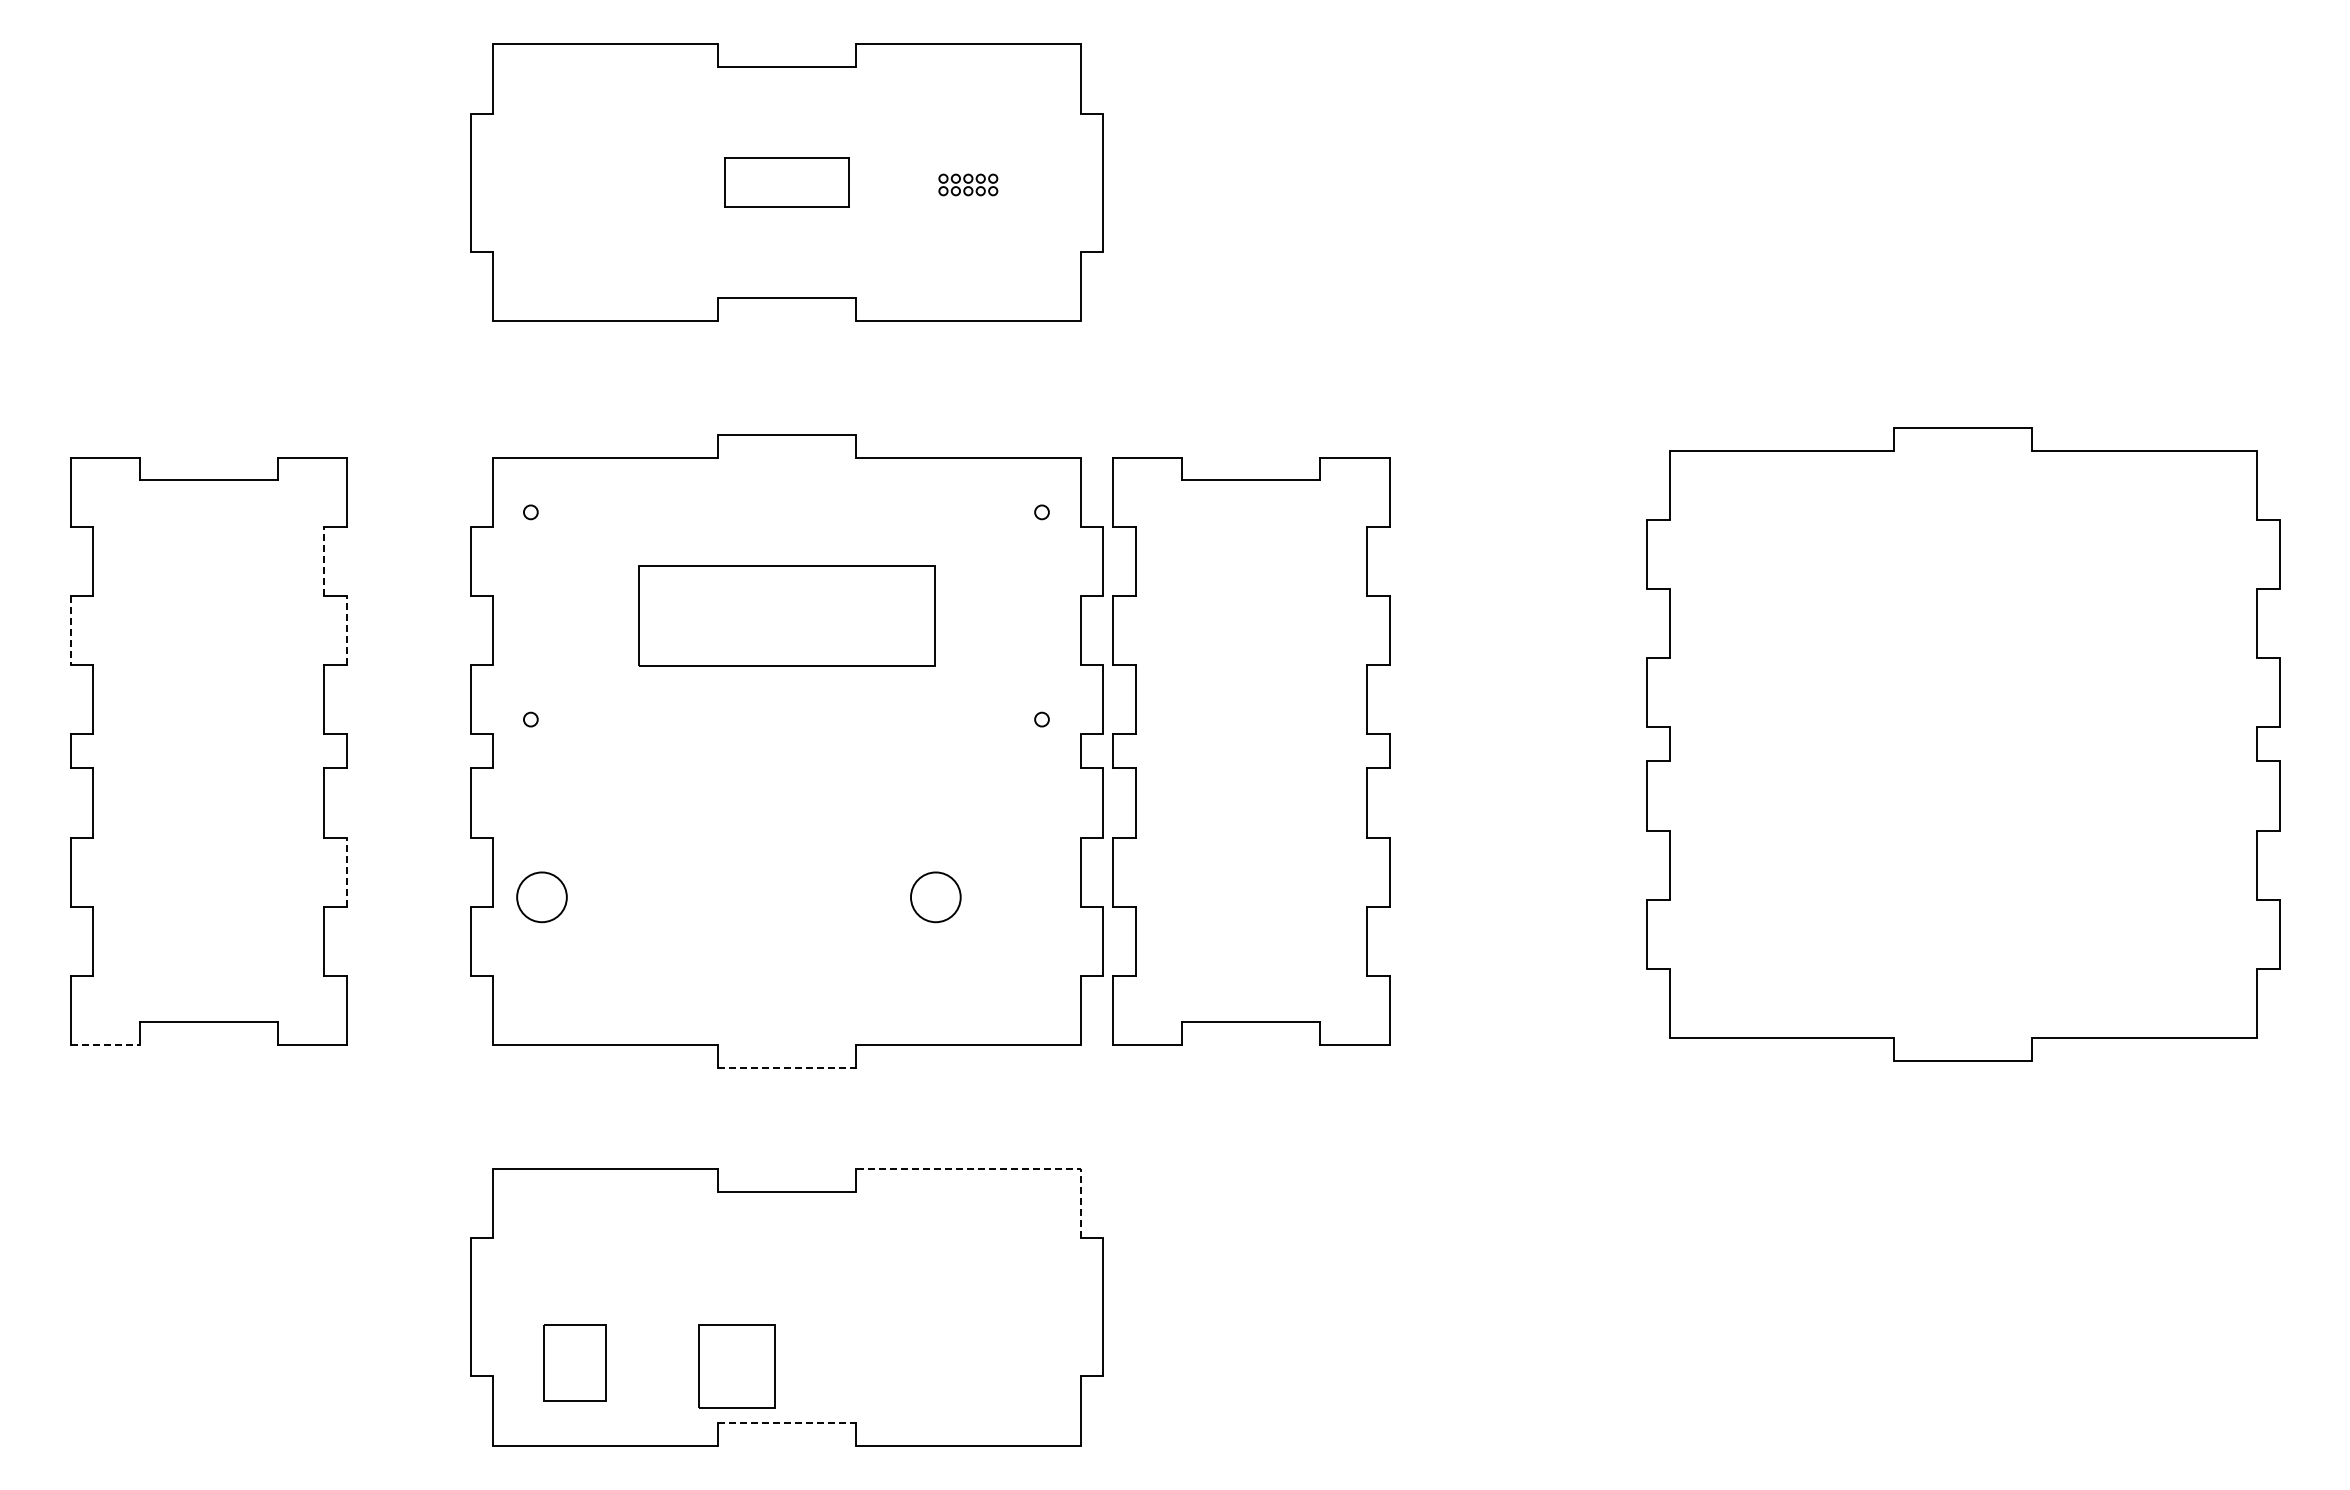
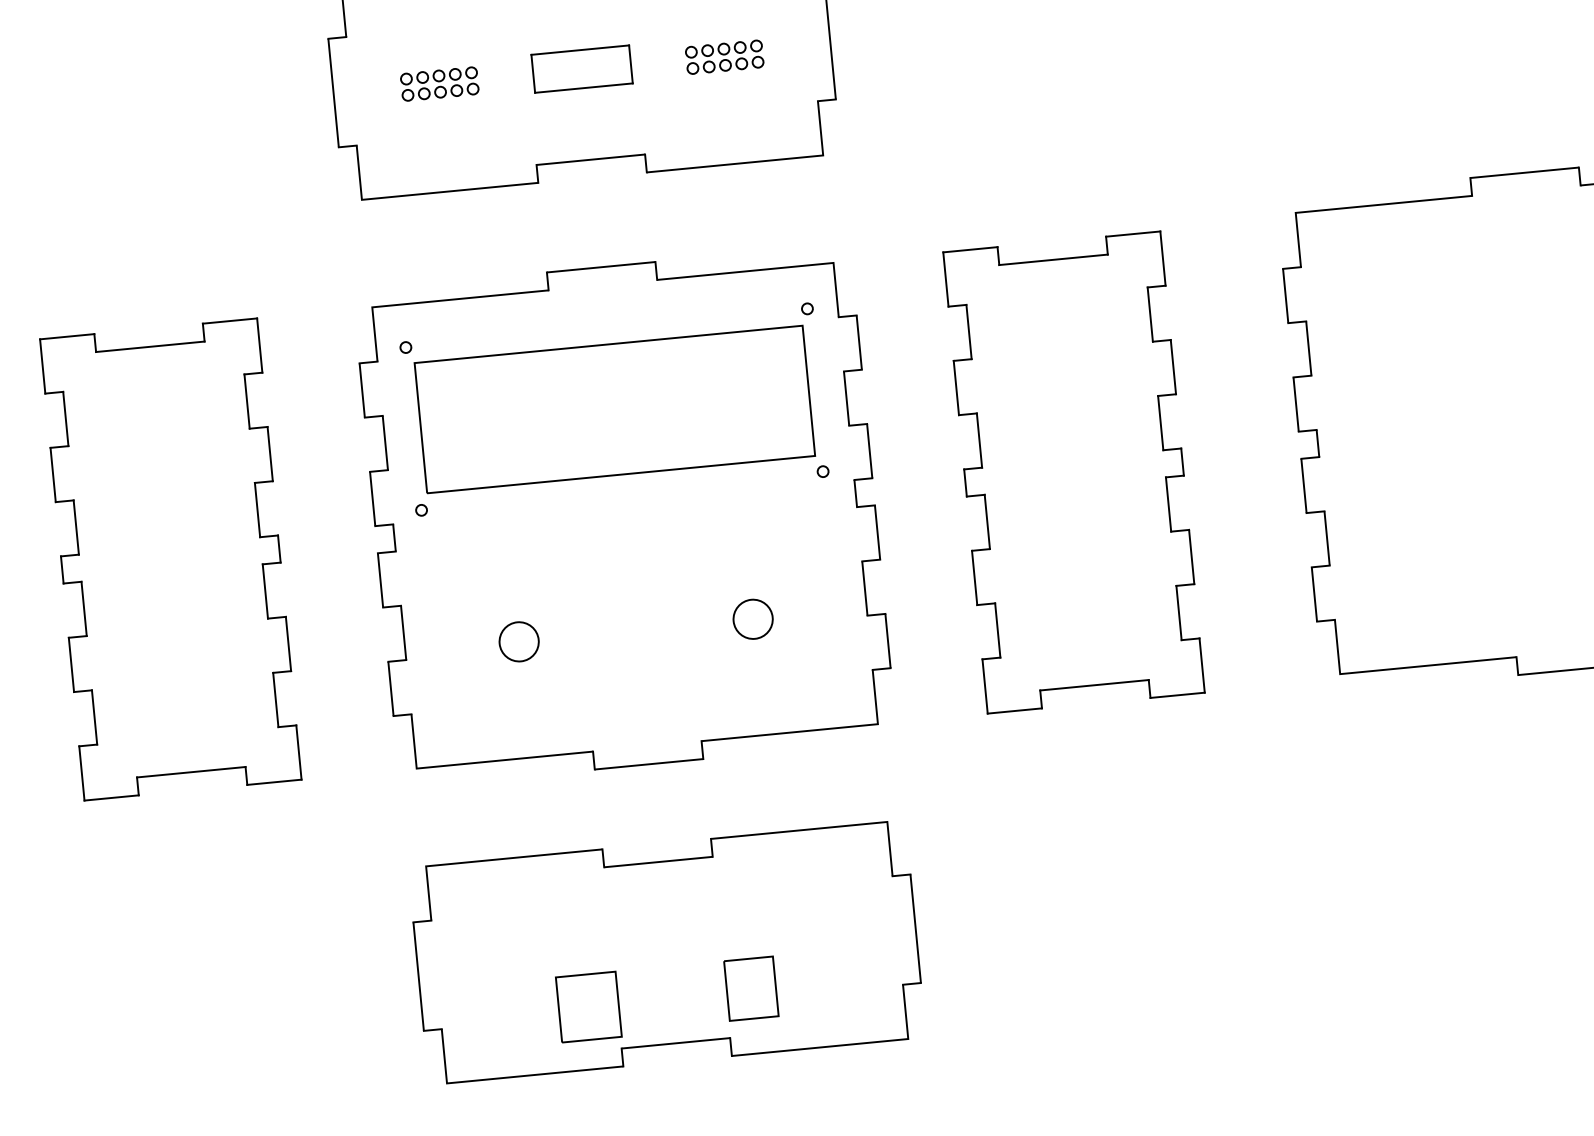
part: (605, 184) -> (439, 84), added
part: (968, 184) -> (724, 56), size x1.67
line: (324, 561) -> (247, 401), dashed -> solid
part: (786, 615) -> (614, 409), size x1.67
line: (70, 630) -> (53, 475), dashed -> solid
line: (346, 630) -> (270, 454), dashed -> solid
part: (1251, 751) -> (1074, 472), moved
line: (346, 872) -> (288, 644), dashed -> solid
circle: (541, 897) -> (518, 642), moved
line: (105, 1044) -> (111, 797), dashed -> solid
line: (787, 1067) -> (649, 764), dashed -> solid
line: (1003, 1169) -> (826, 828), dashed -> solid
part: (574, 1362) -> (751, 988), moved
part: (736, 1366) -> (588, 1007), moved
line: (787, 1422) -> (676, 1043), dashed -> solid

